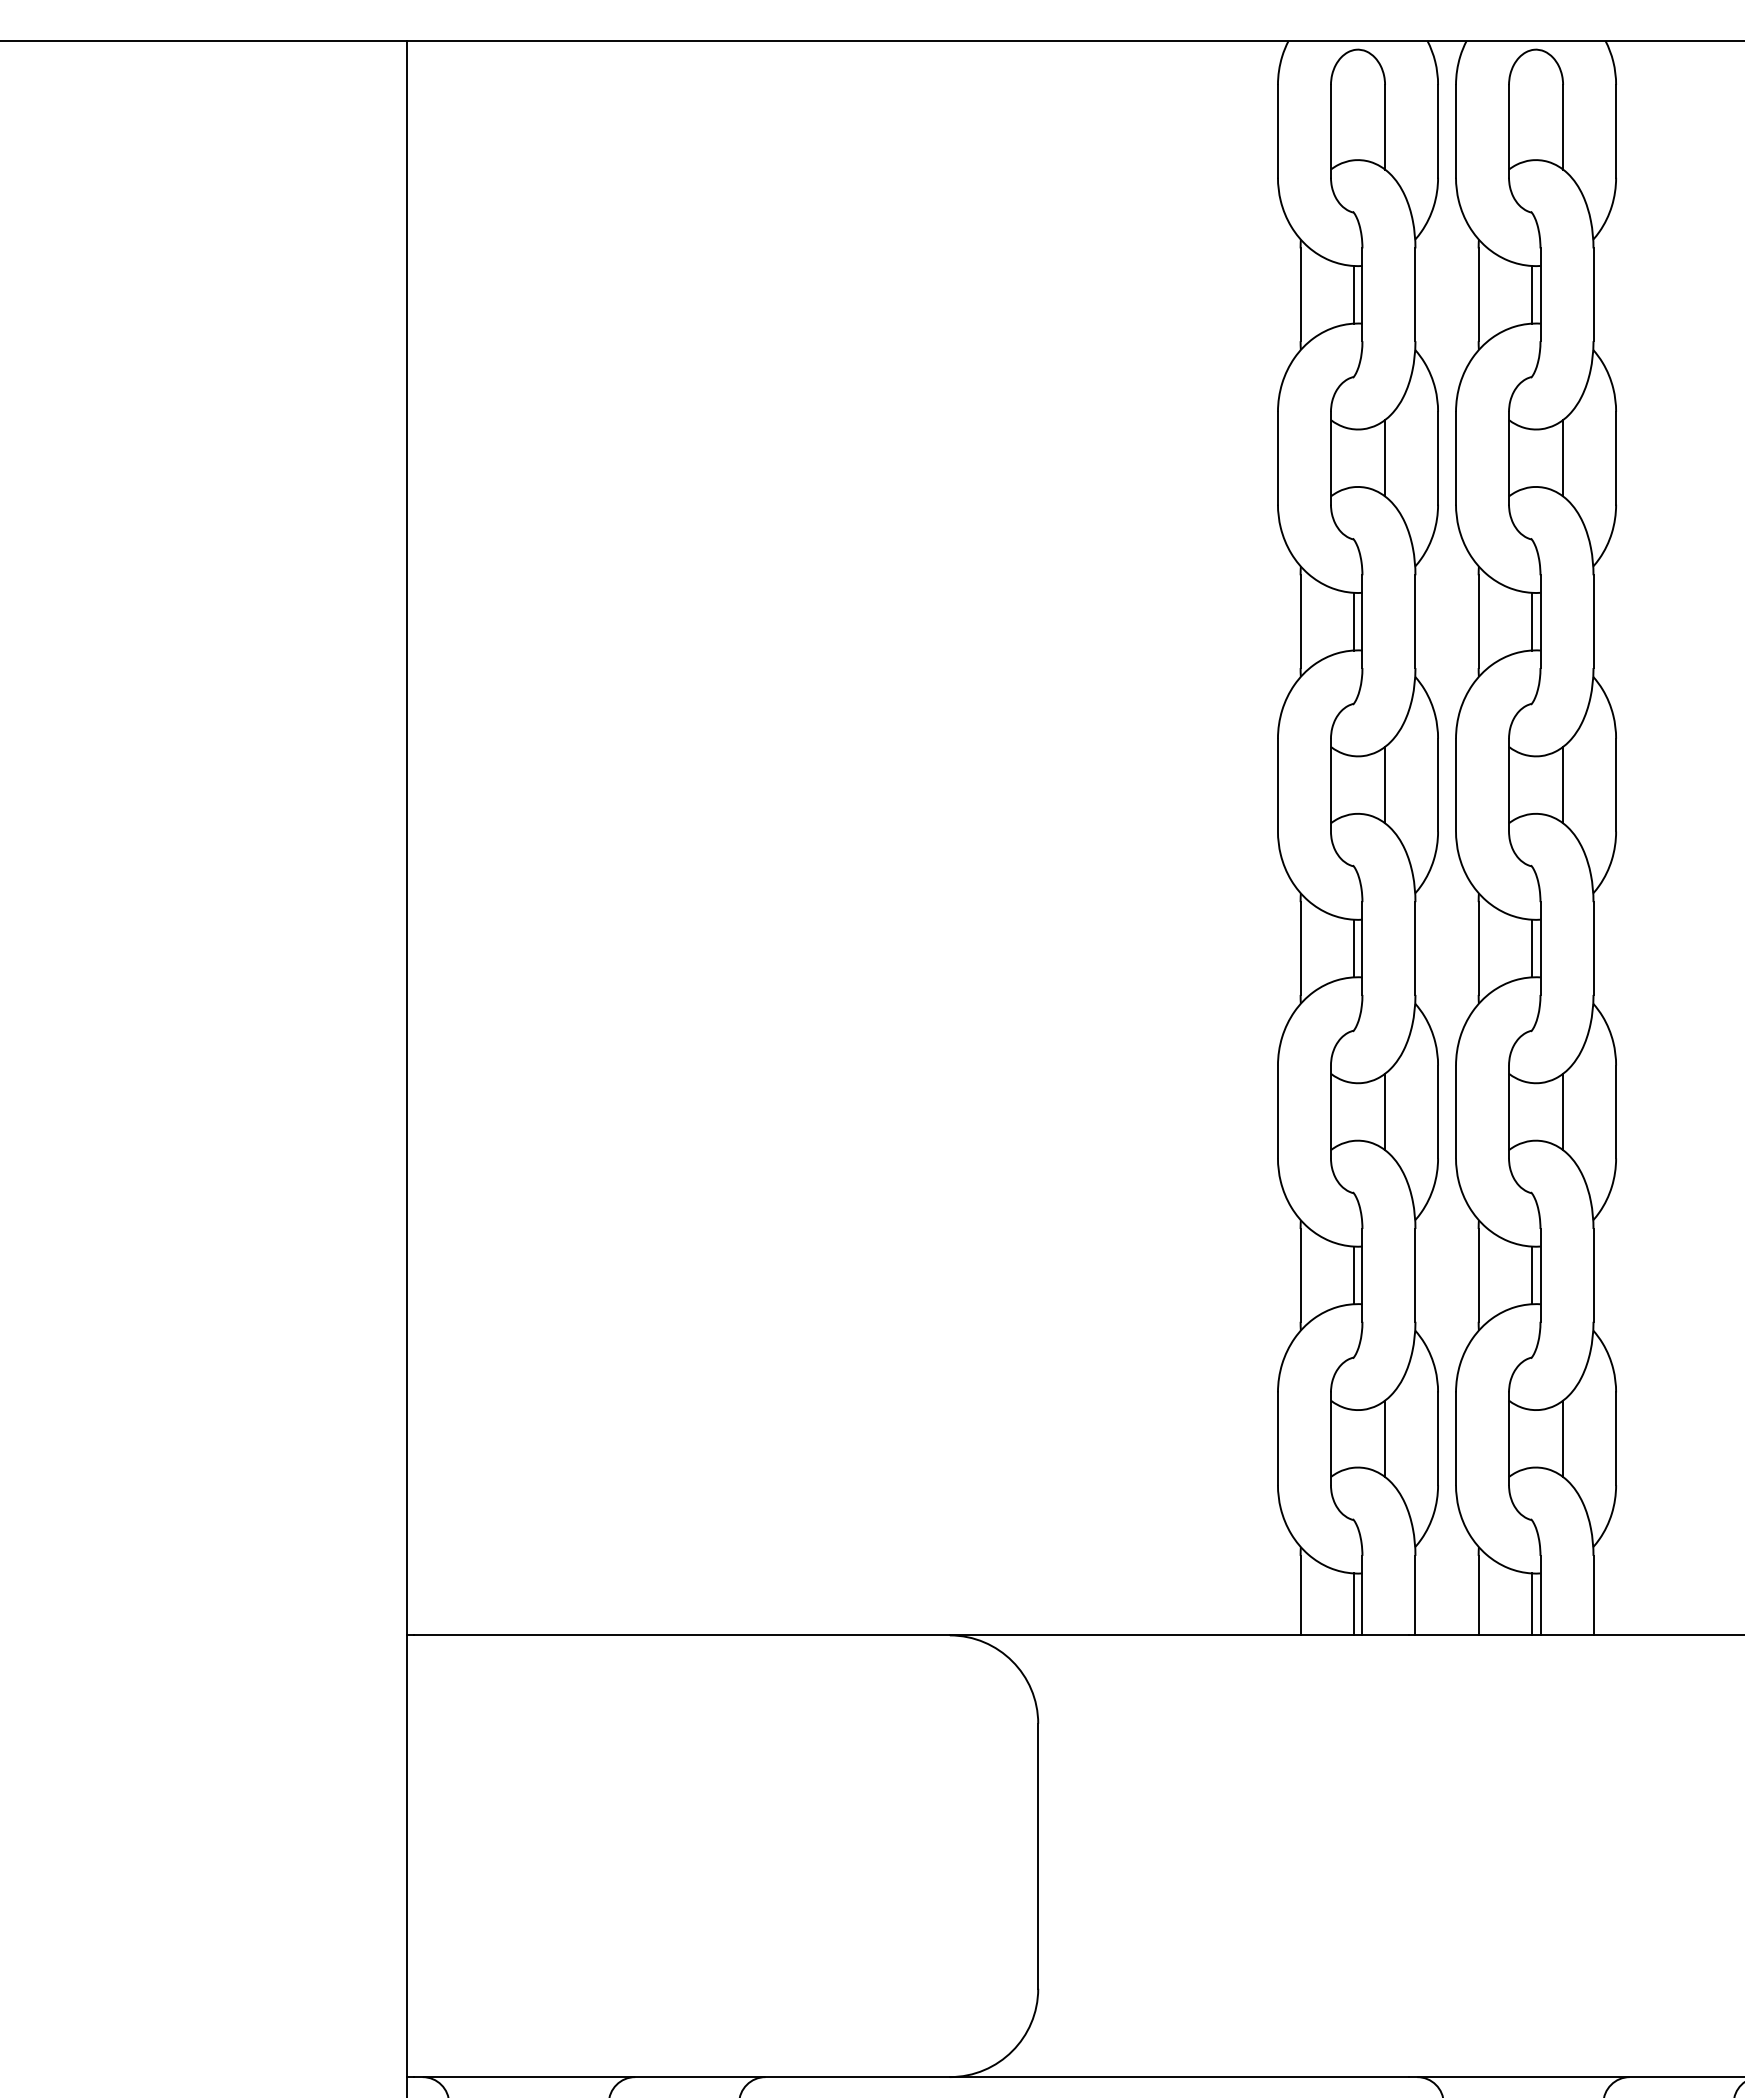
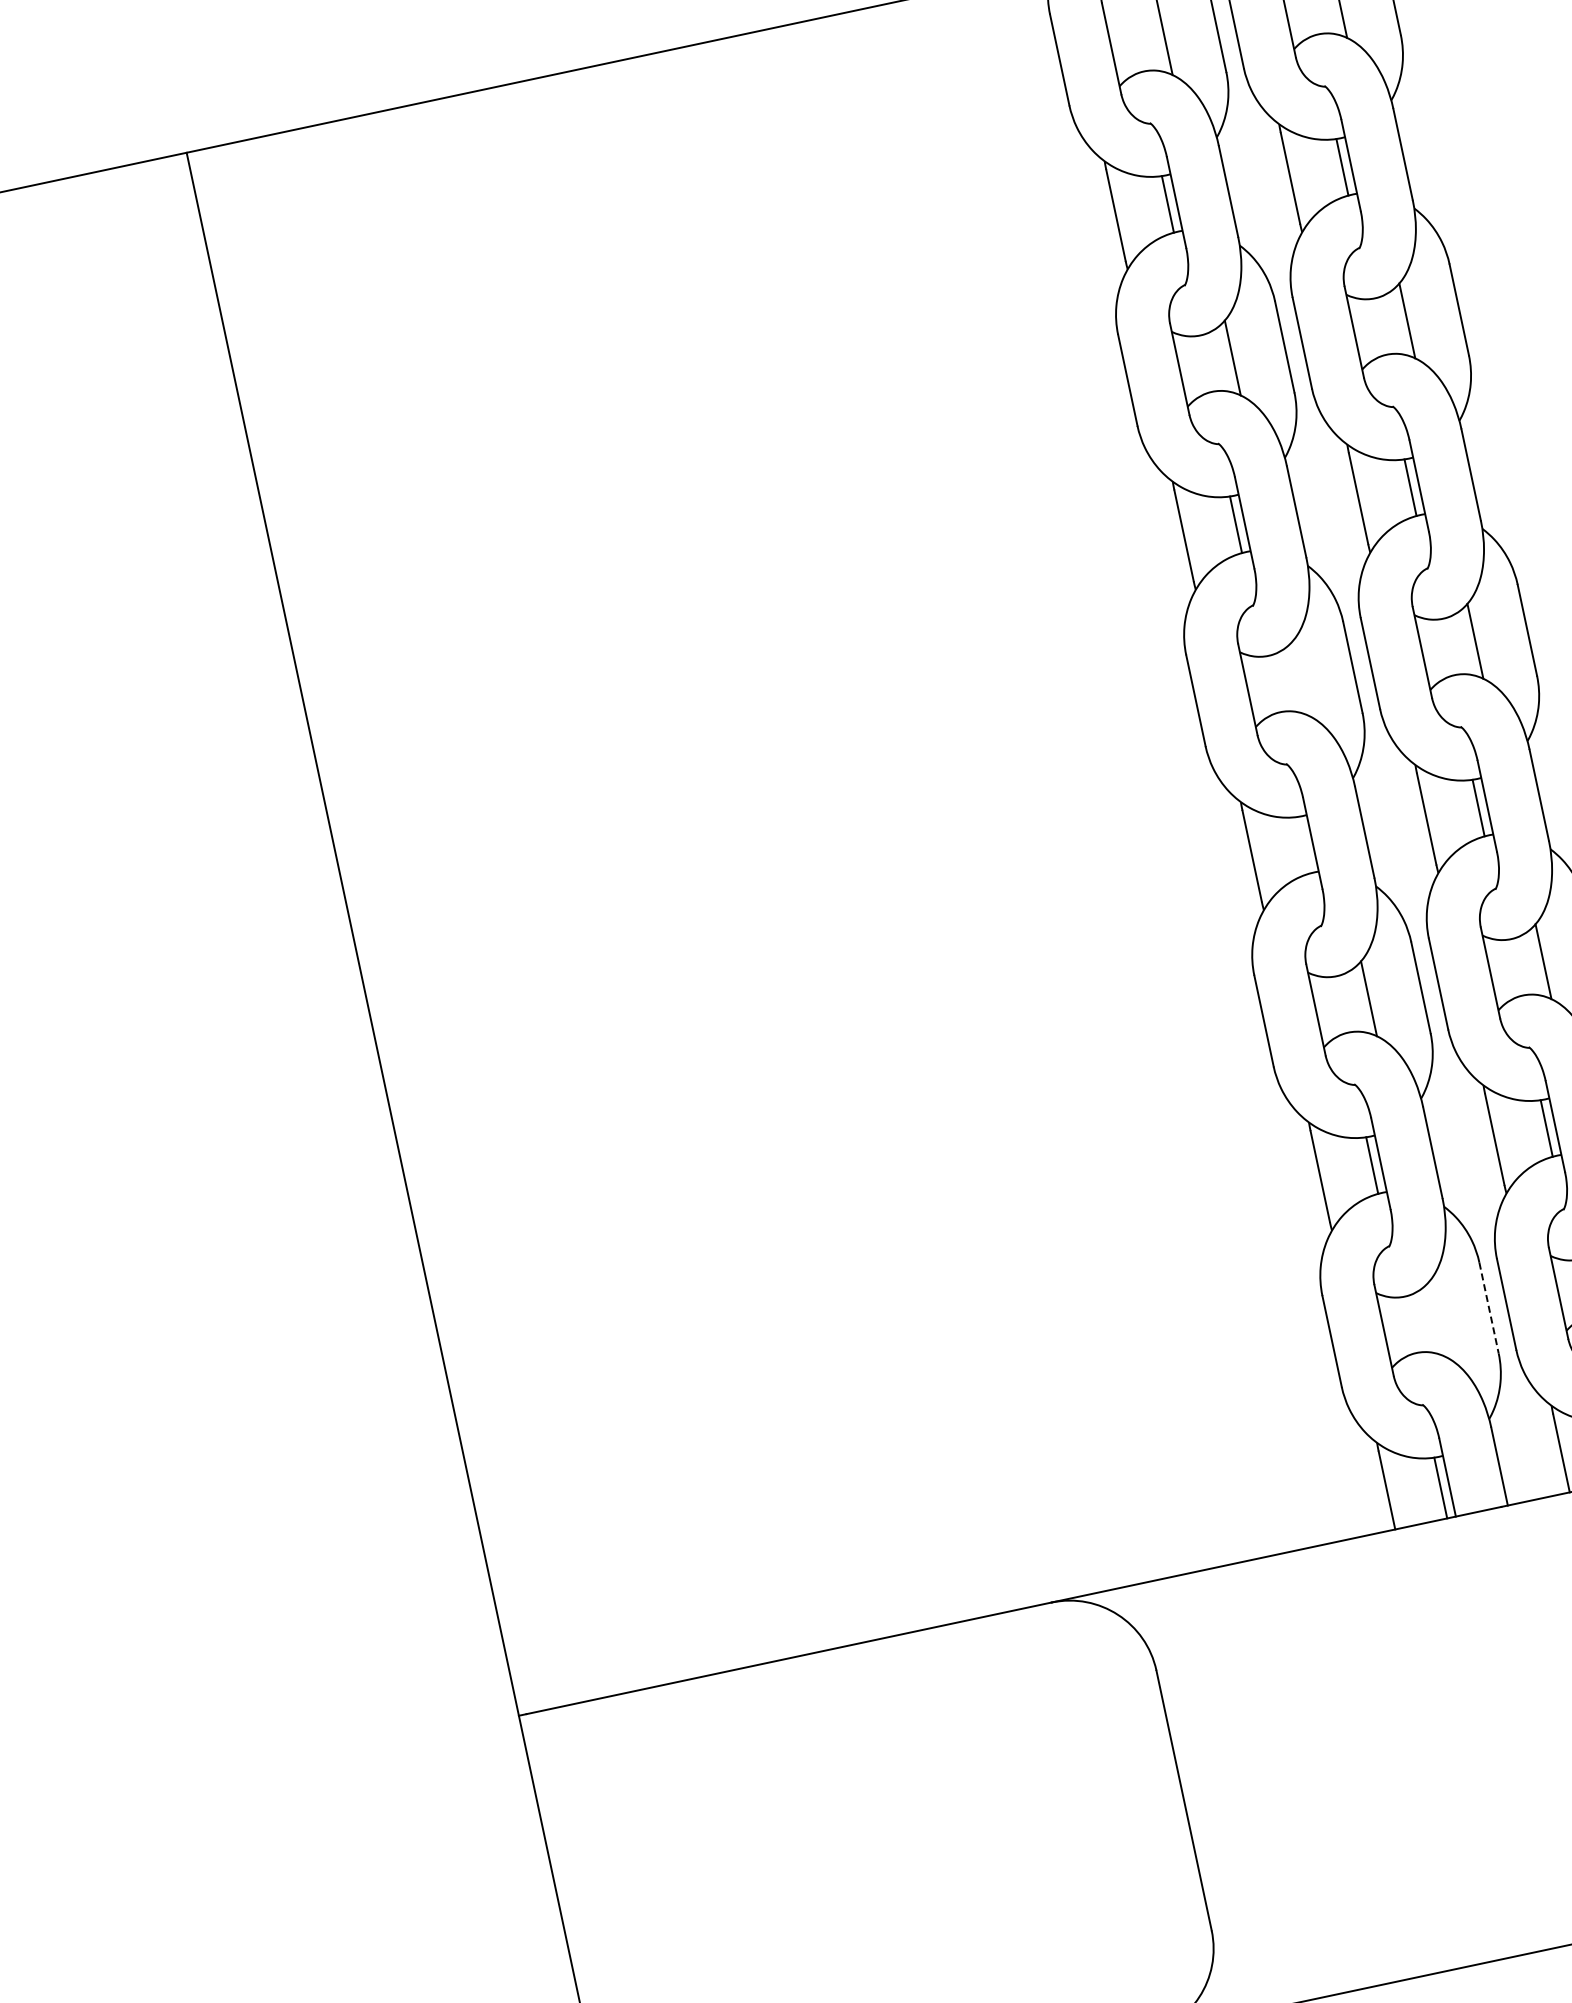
line: (1385, 784) -> (1301, 677), removed
line: (1353, 948) -> (1303, 845), removed
line: (1385, 1438) -> (1437, 1318), removed
line: (1438, 1439) -> (1489, 1308), solid -> dashed

